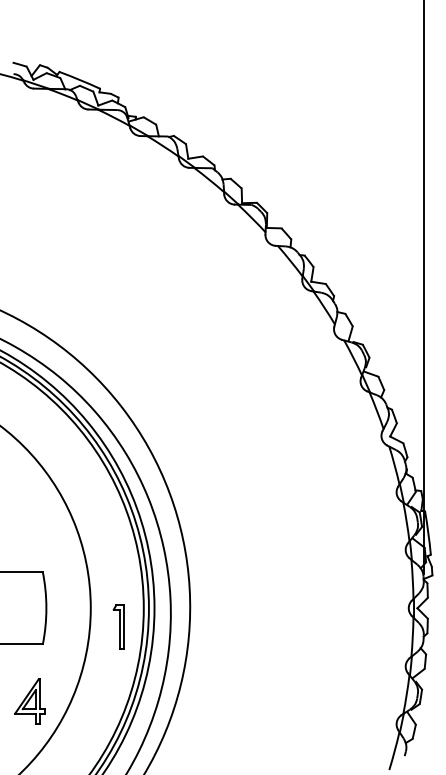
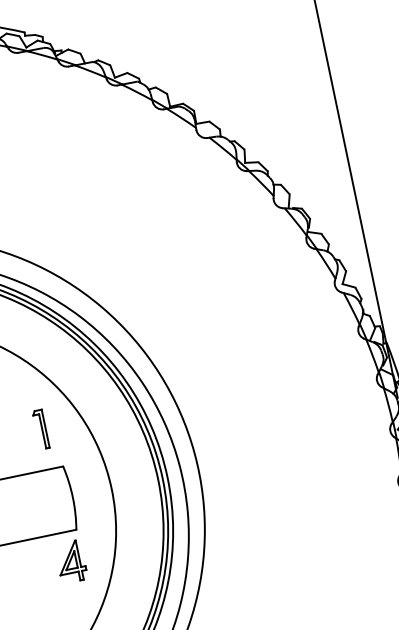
part: (118, 626) -> (40, 429), moved
part: (29, 701) -> (70, 562), moved

